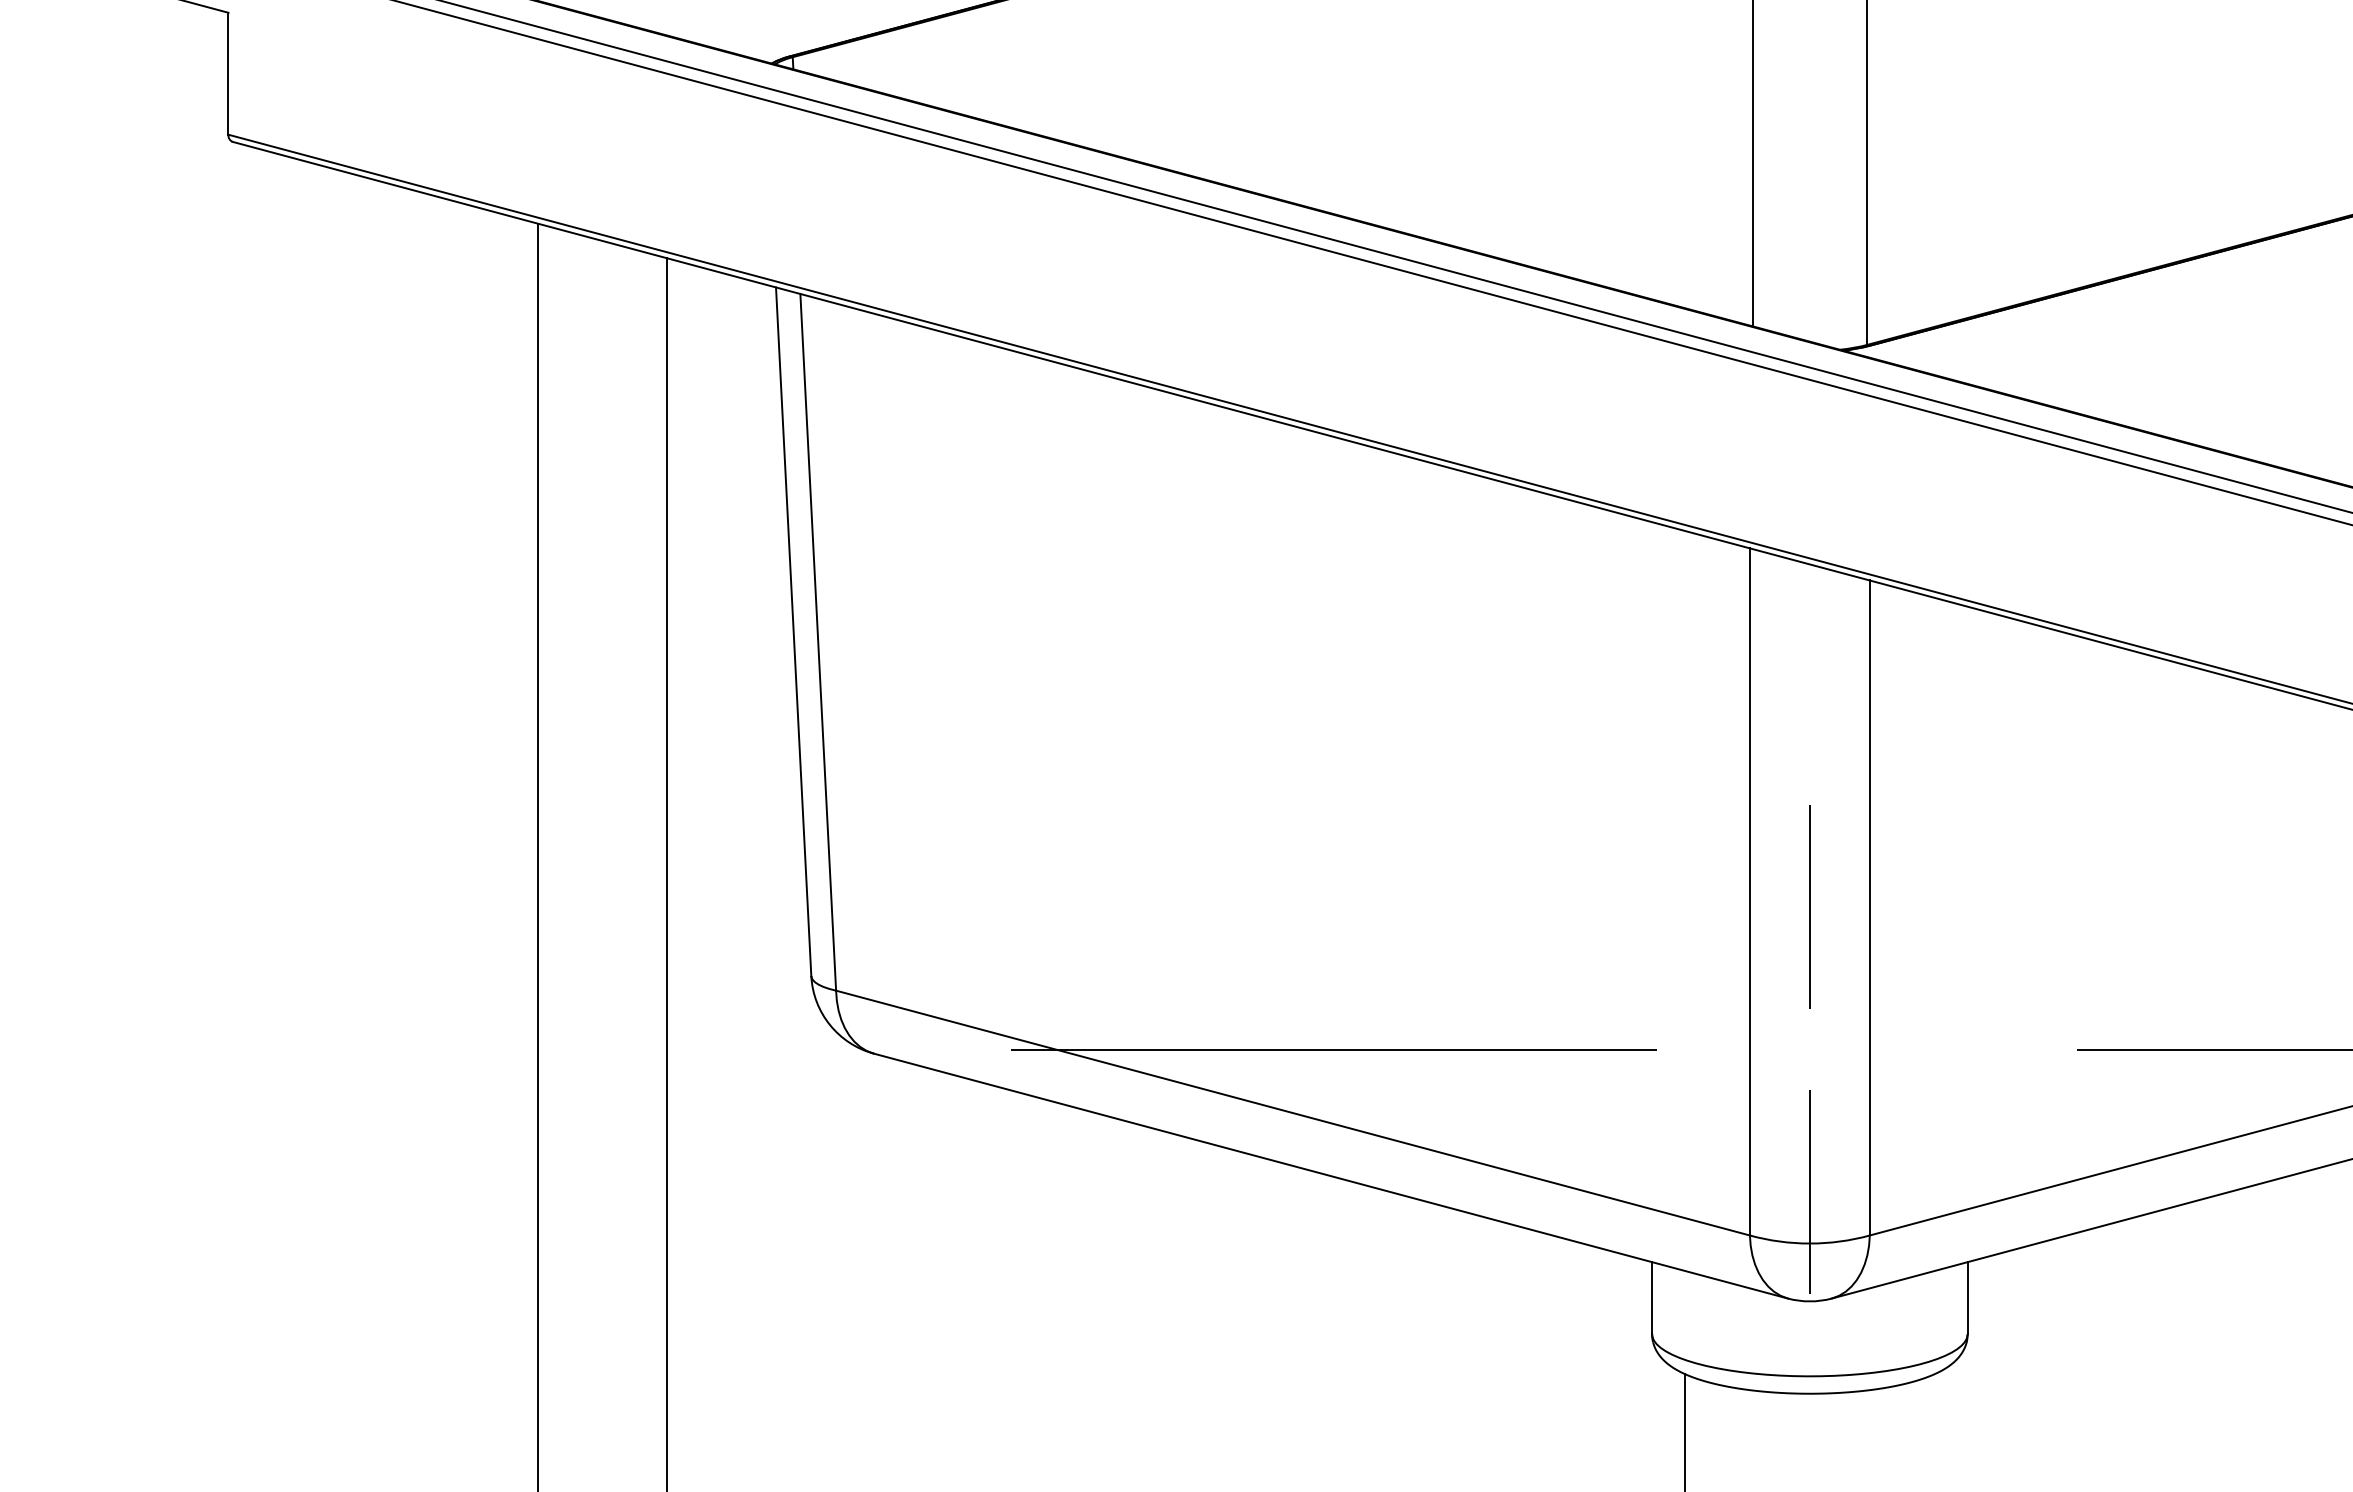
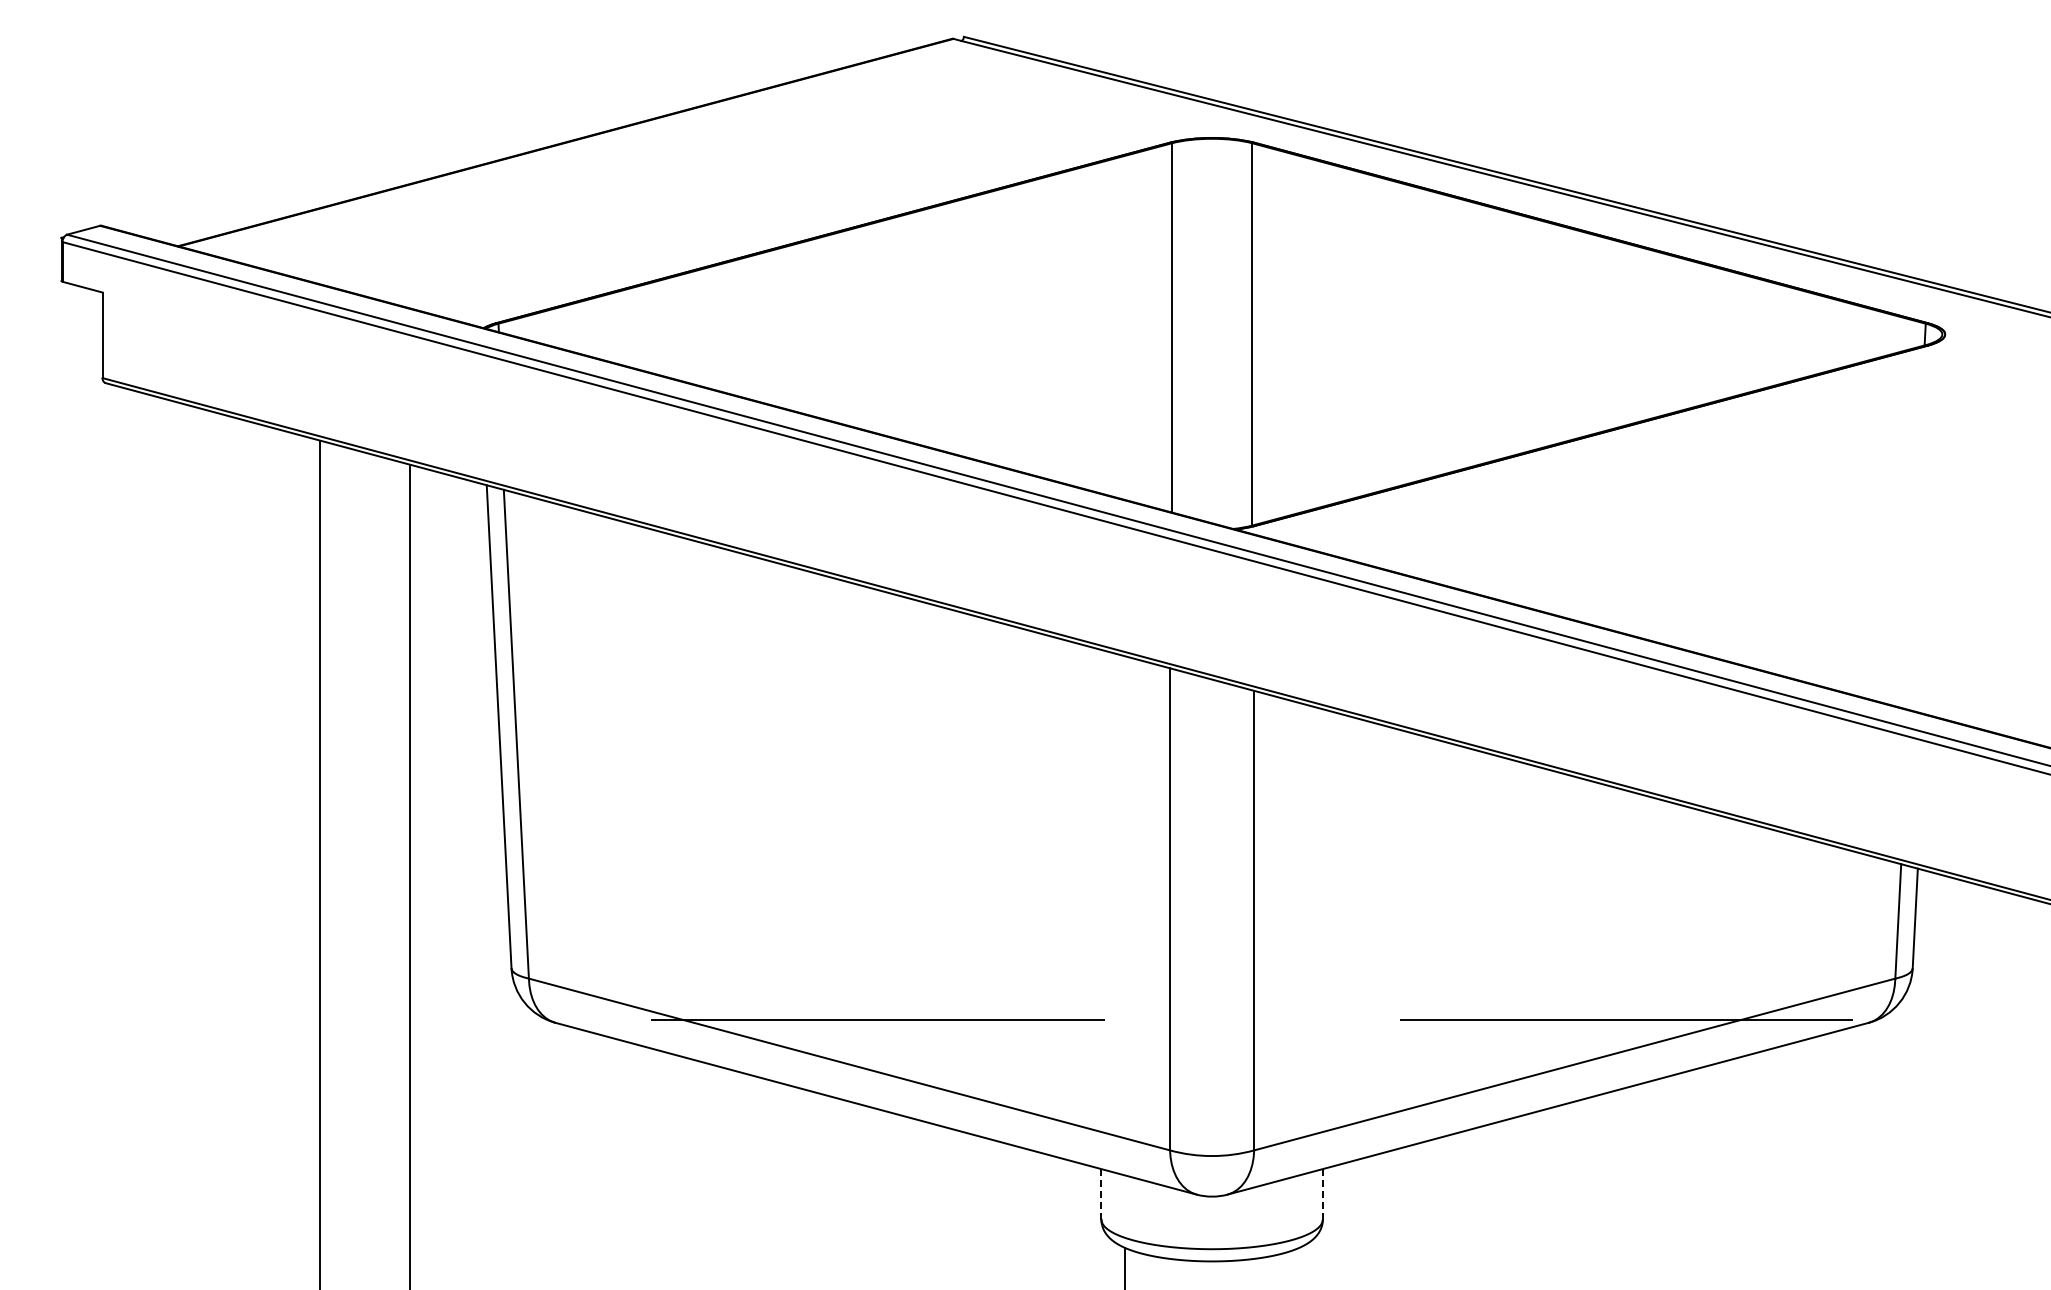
line: (1808, 906) -> (1211, 919), removed
line: (1810, 1191) -> (1212, 1119), removed
line: (1967, 1296) -> (1322, 1193), solid -> dashed
line: (1652, 1298) -> (1101, 1194), solid -> dashed

